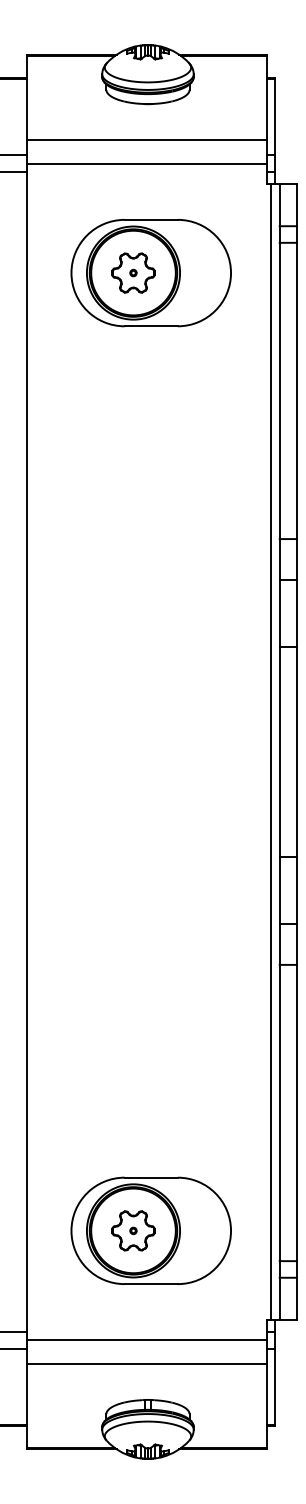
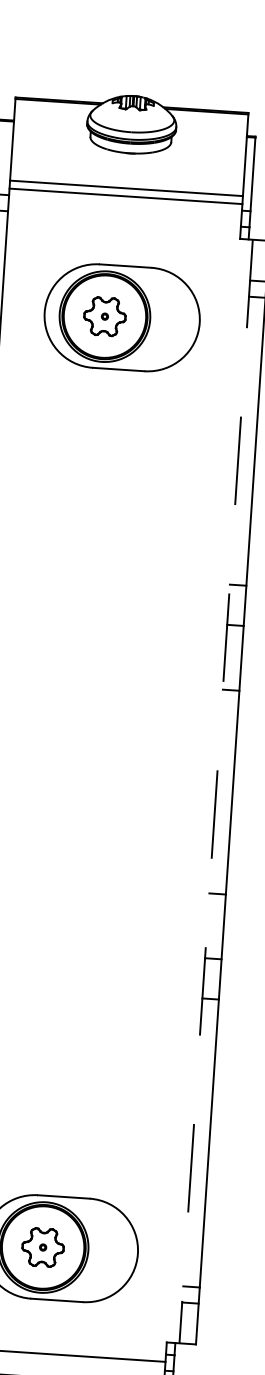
line: (146, 164) -> (125, 196), moved
line: (270, 751) -> (207, 790), removed
line: (279, 751) -> (215, 791), solid -> dashed

